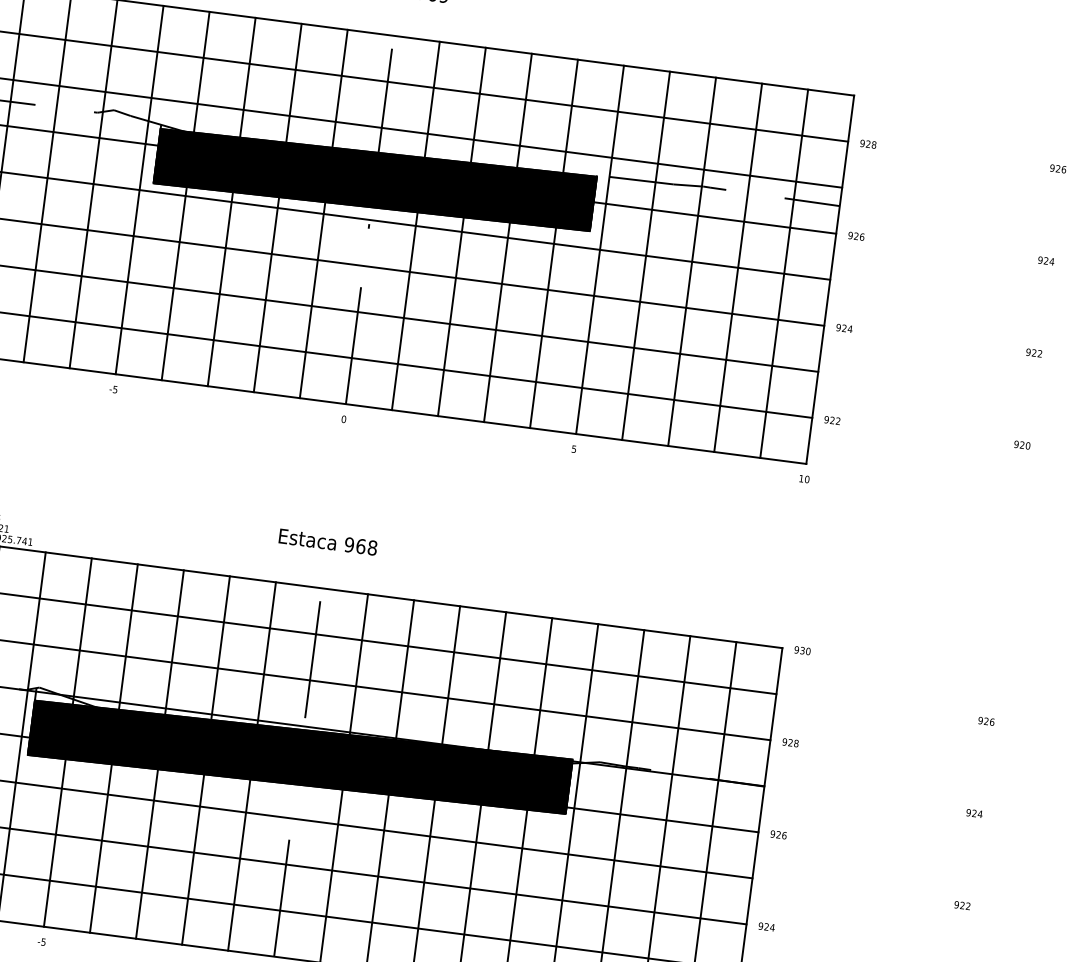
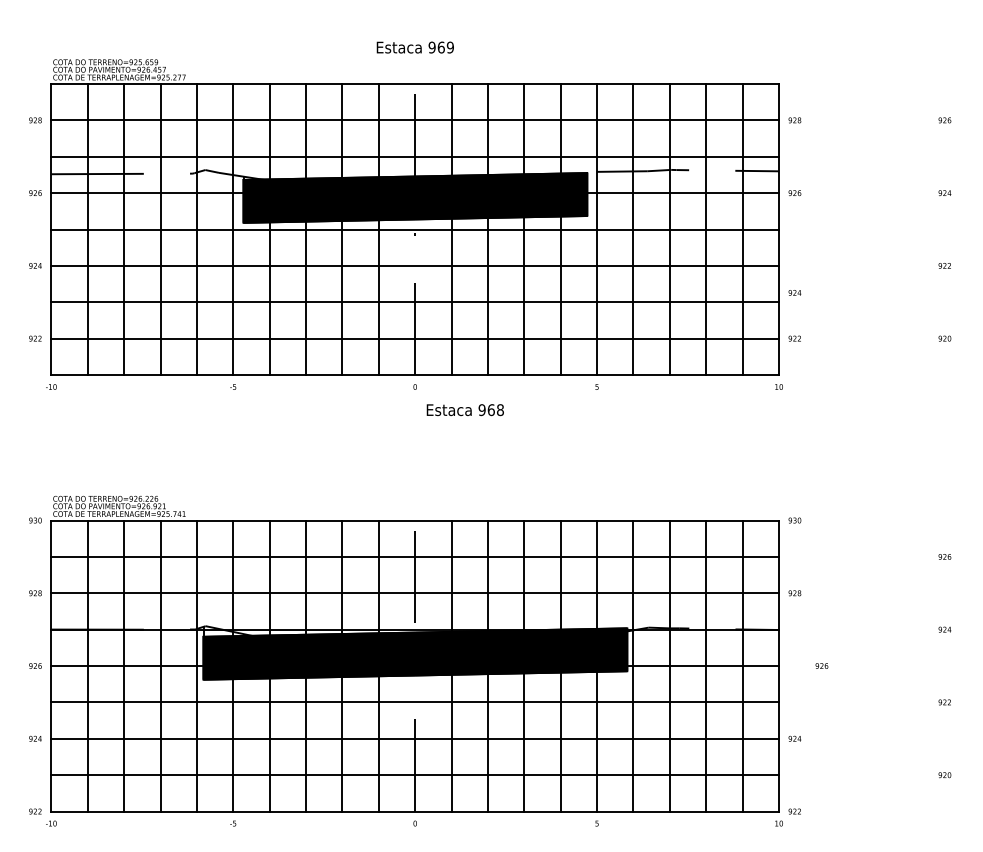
text: (843, 327) -> (794, 292), moved
text: (327, 542) -> (464, 410), moved
text: (778, 834) -> (821, 665), moved

